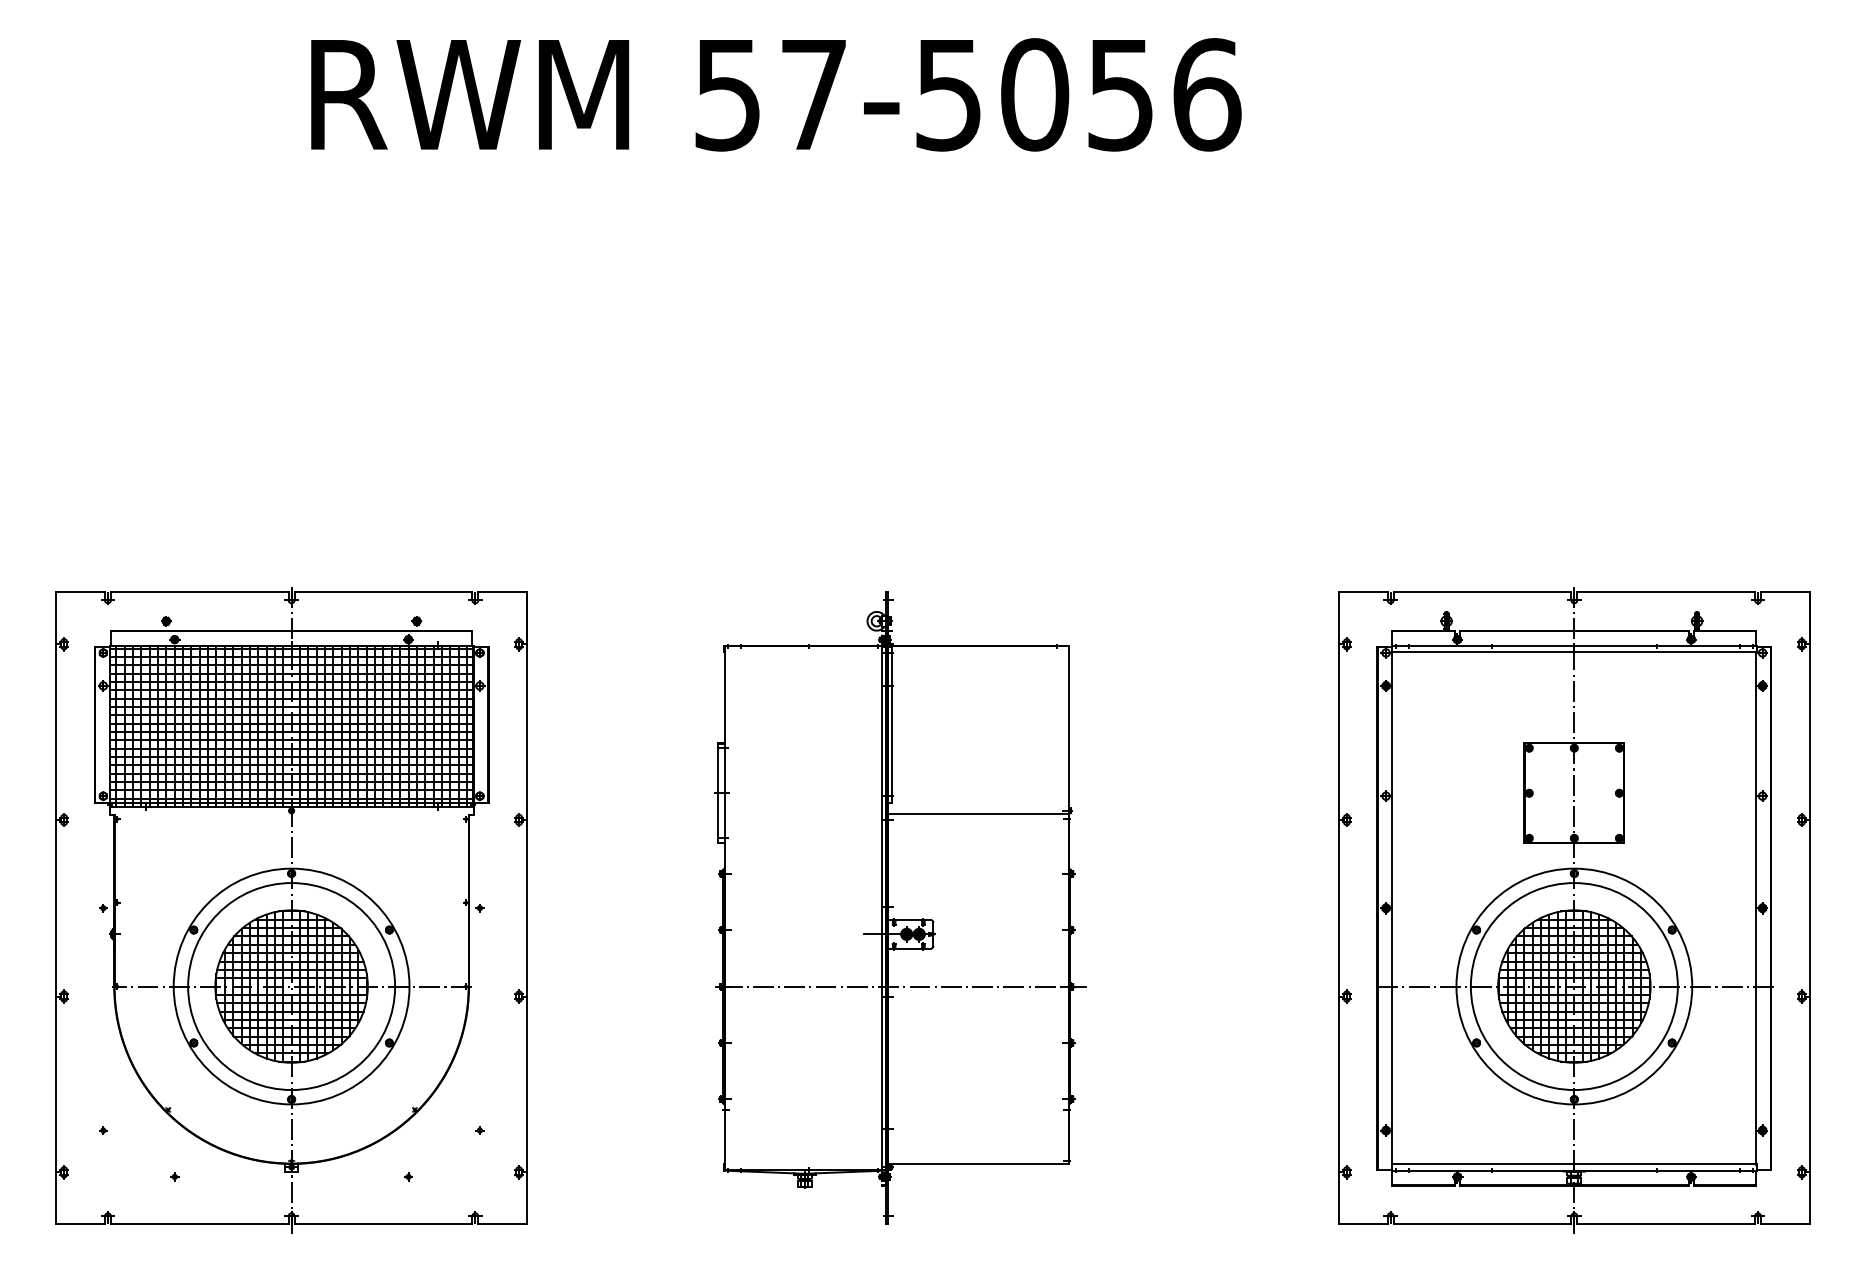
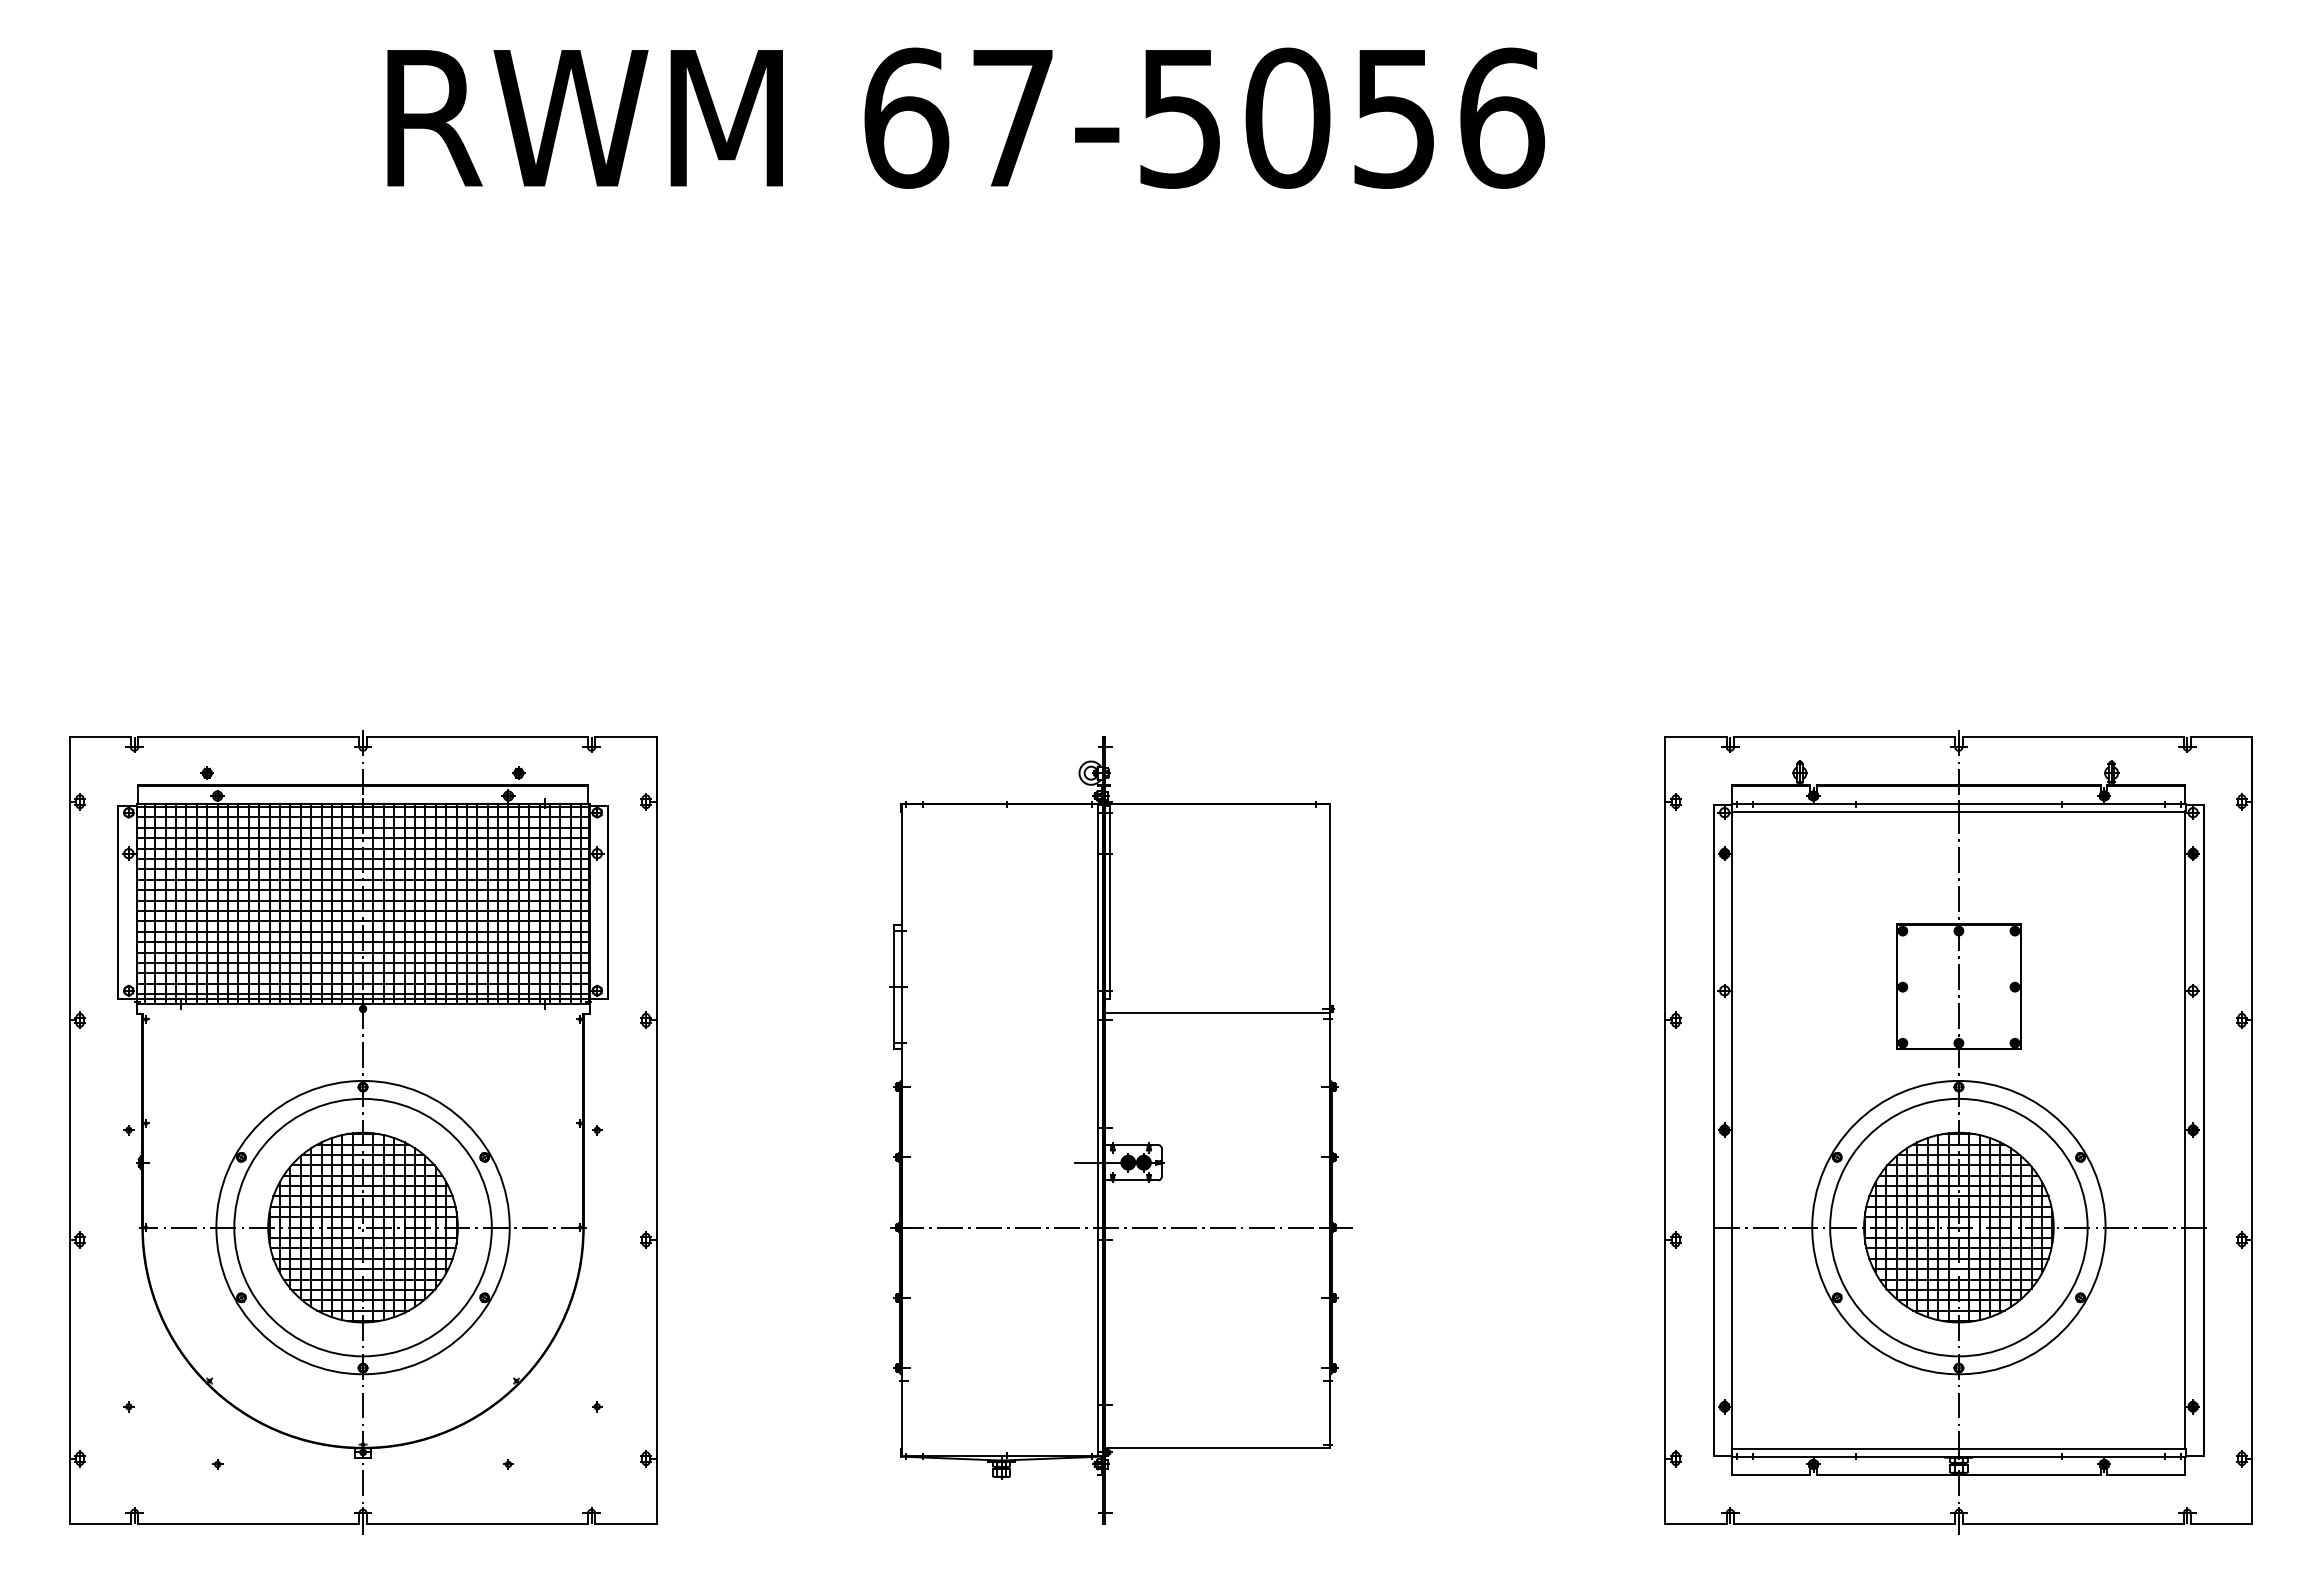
text: (728, 94) -> (906, 117), 57-5056 -> 67-5056

